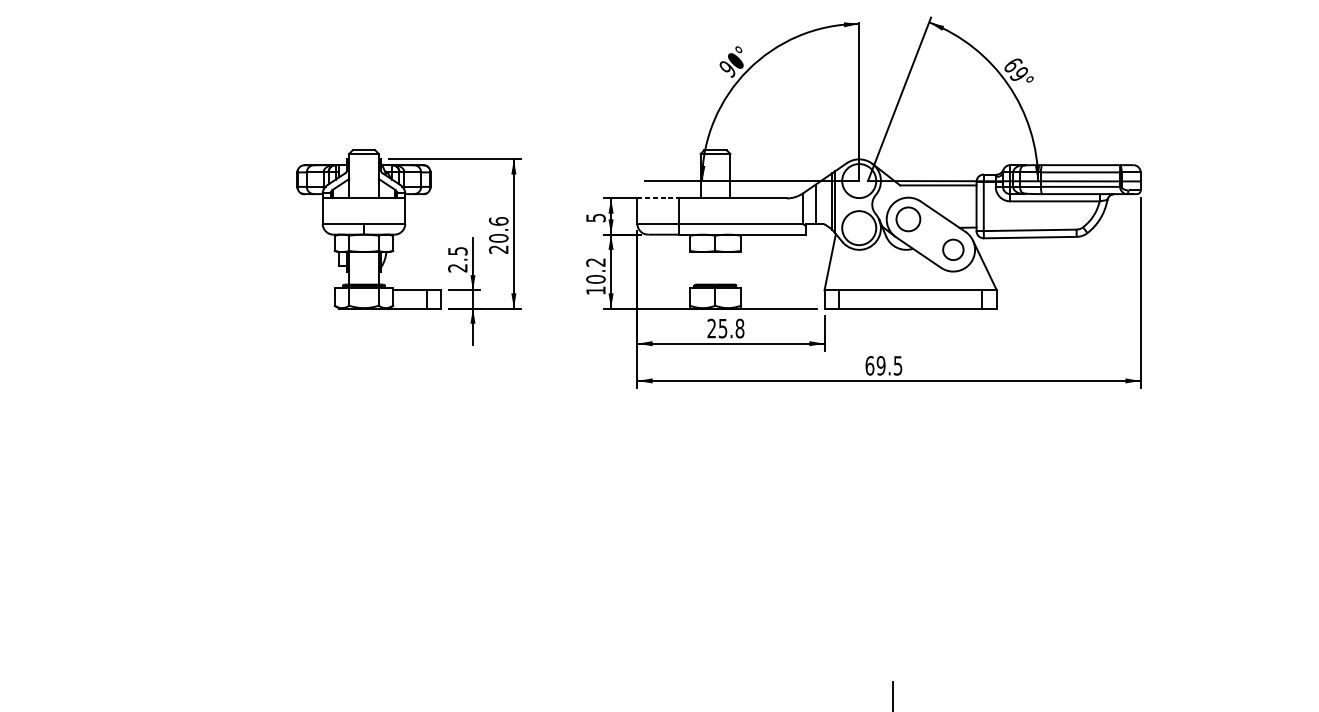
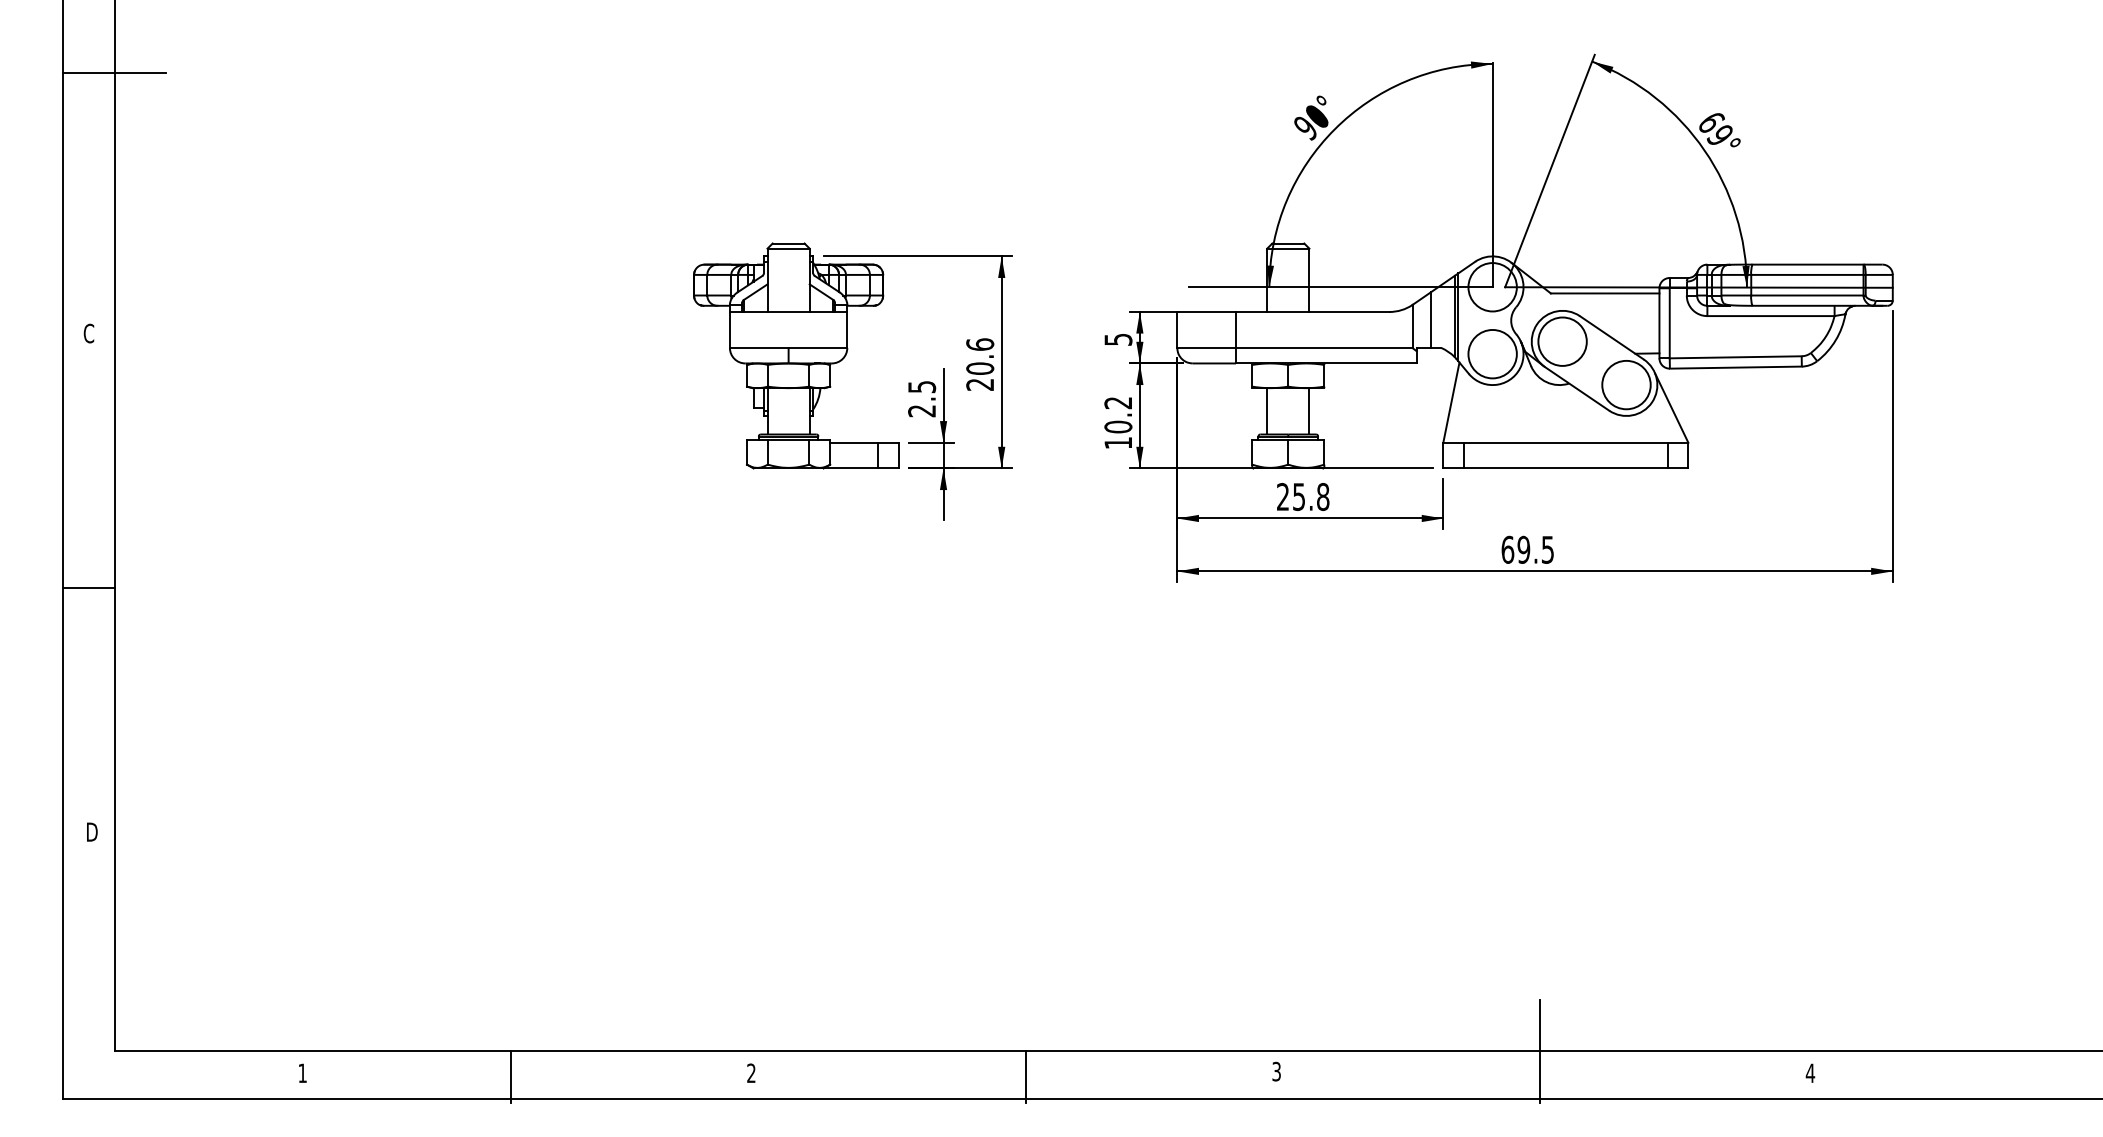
line: (658, 198) -> (1207, 311), dashed -> solid
circle: (908, 219) -> (1562, 341), size x1.43
circle: (953, 249) -> (1626, 384), size x1.67
line: (700, 268) -> (1267, 411), added
line: (730, 268) -> (1309, 411), added

